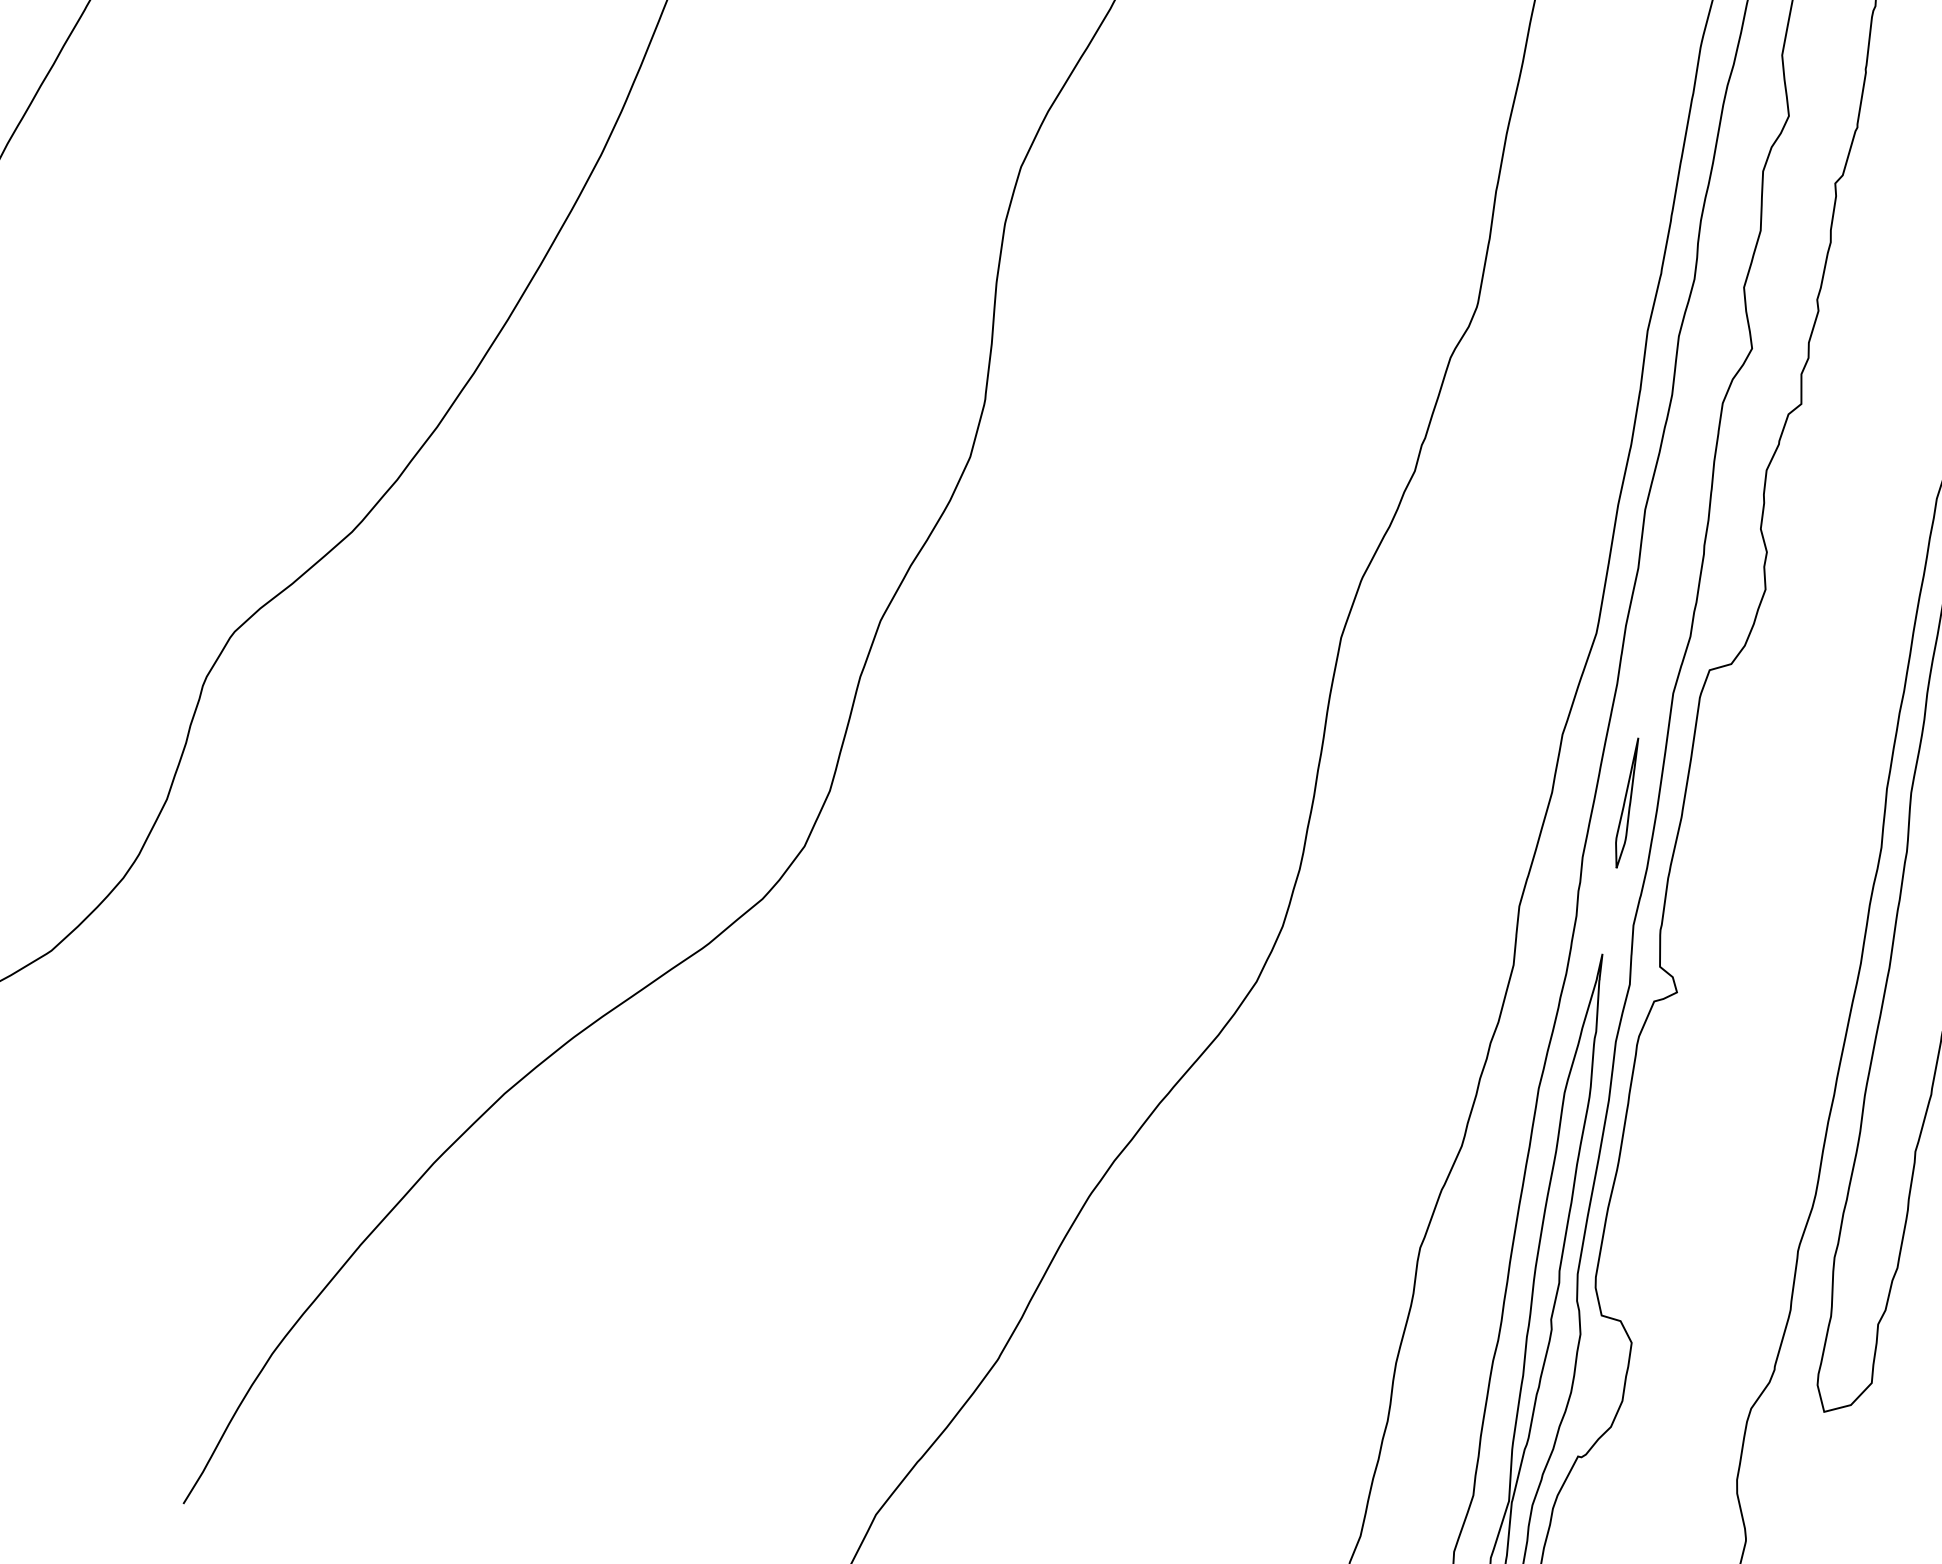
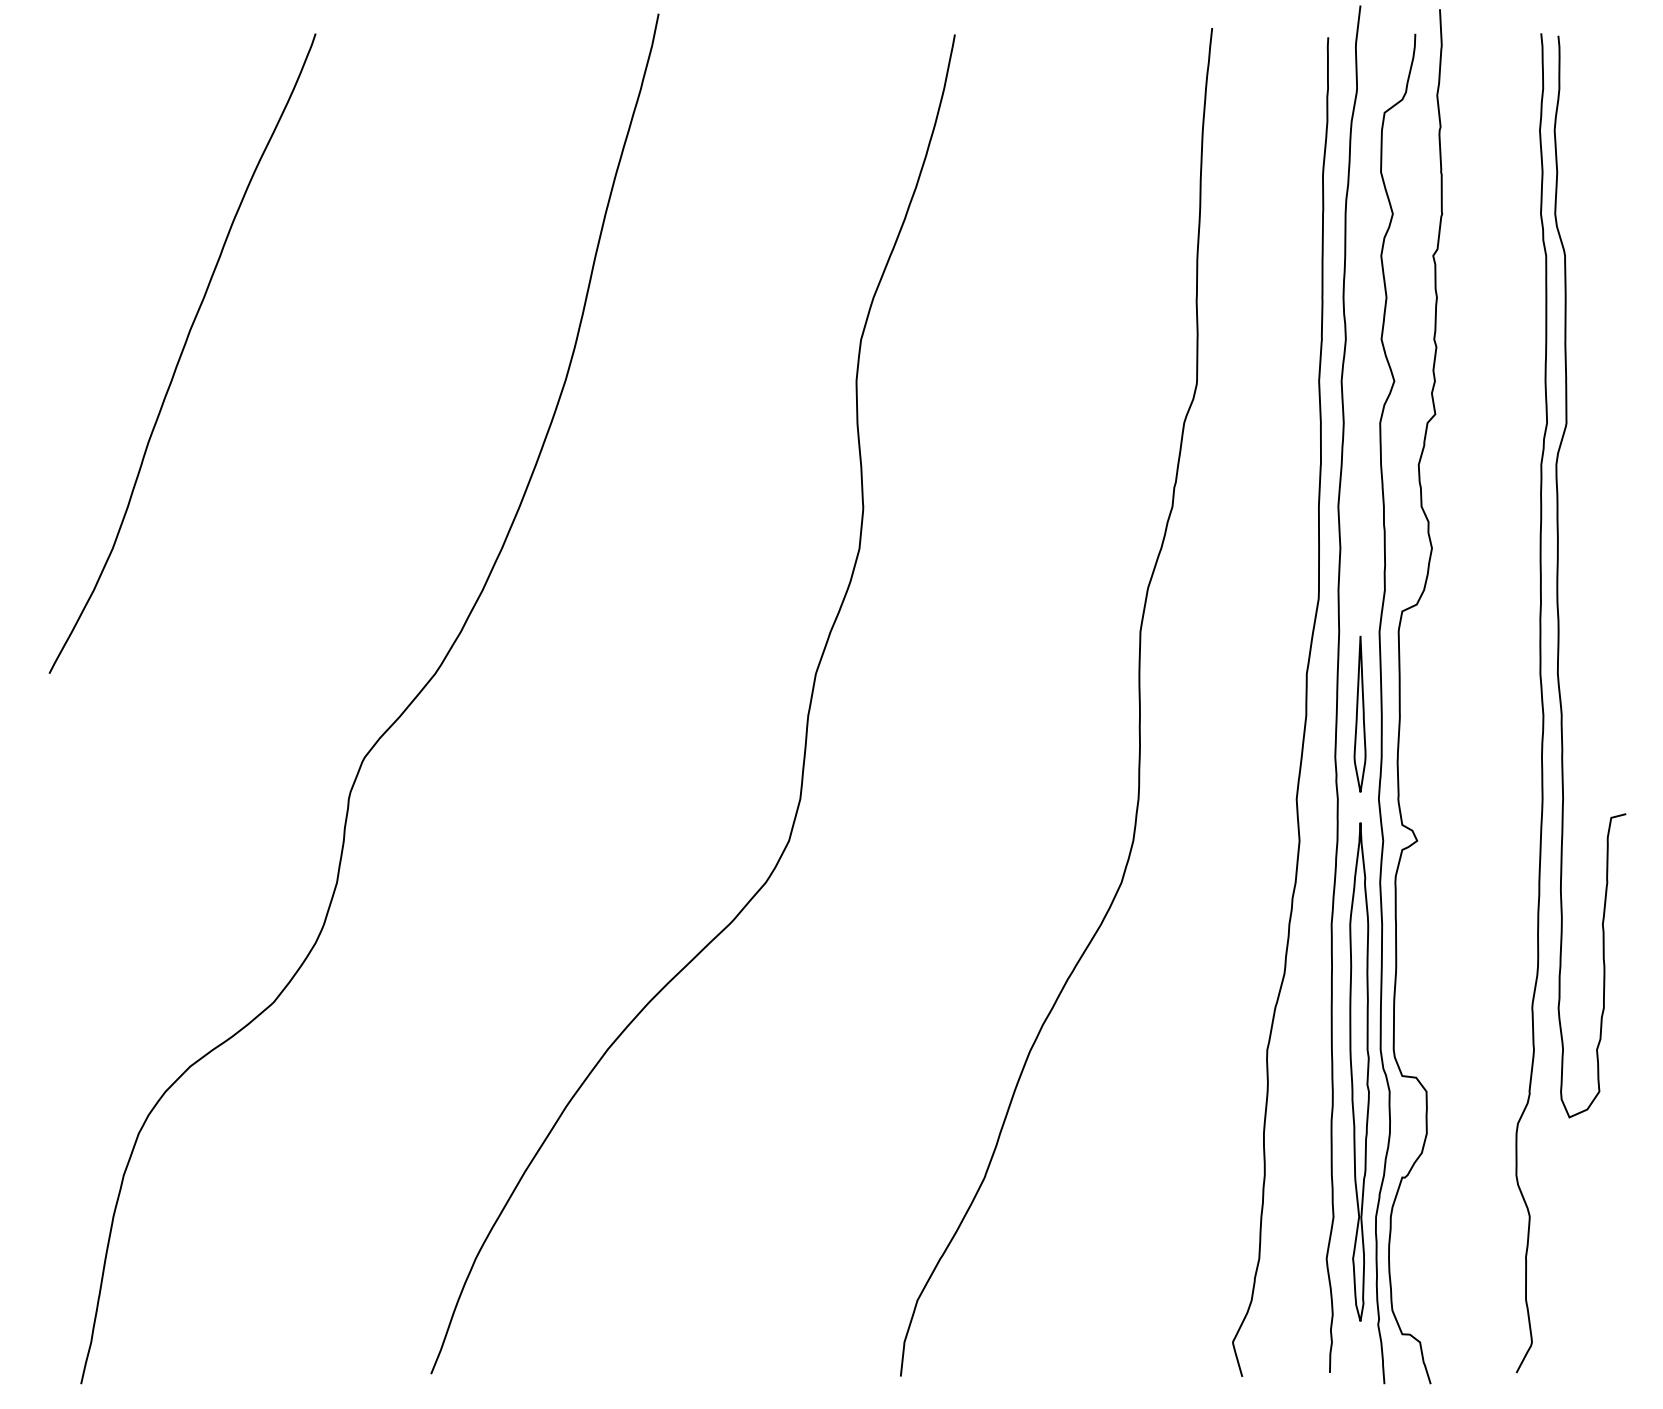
part: (1626, 802) -> (1359, 713), size x1.67

